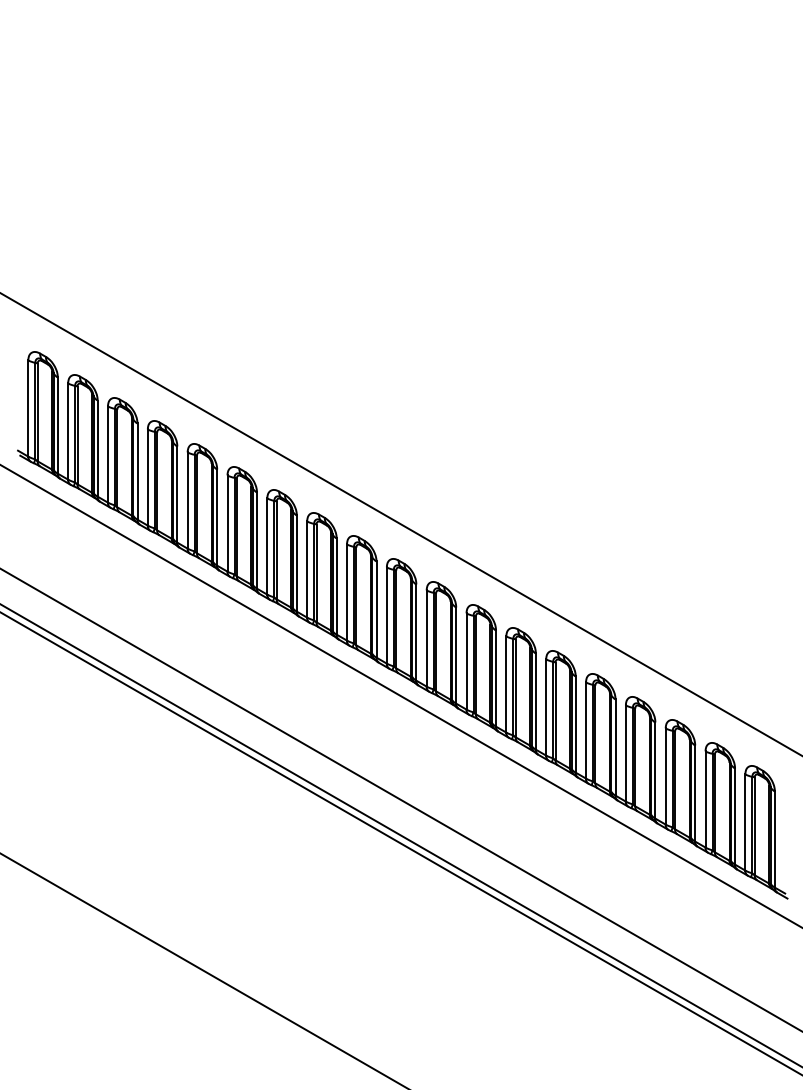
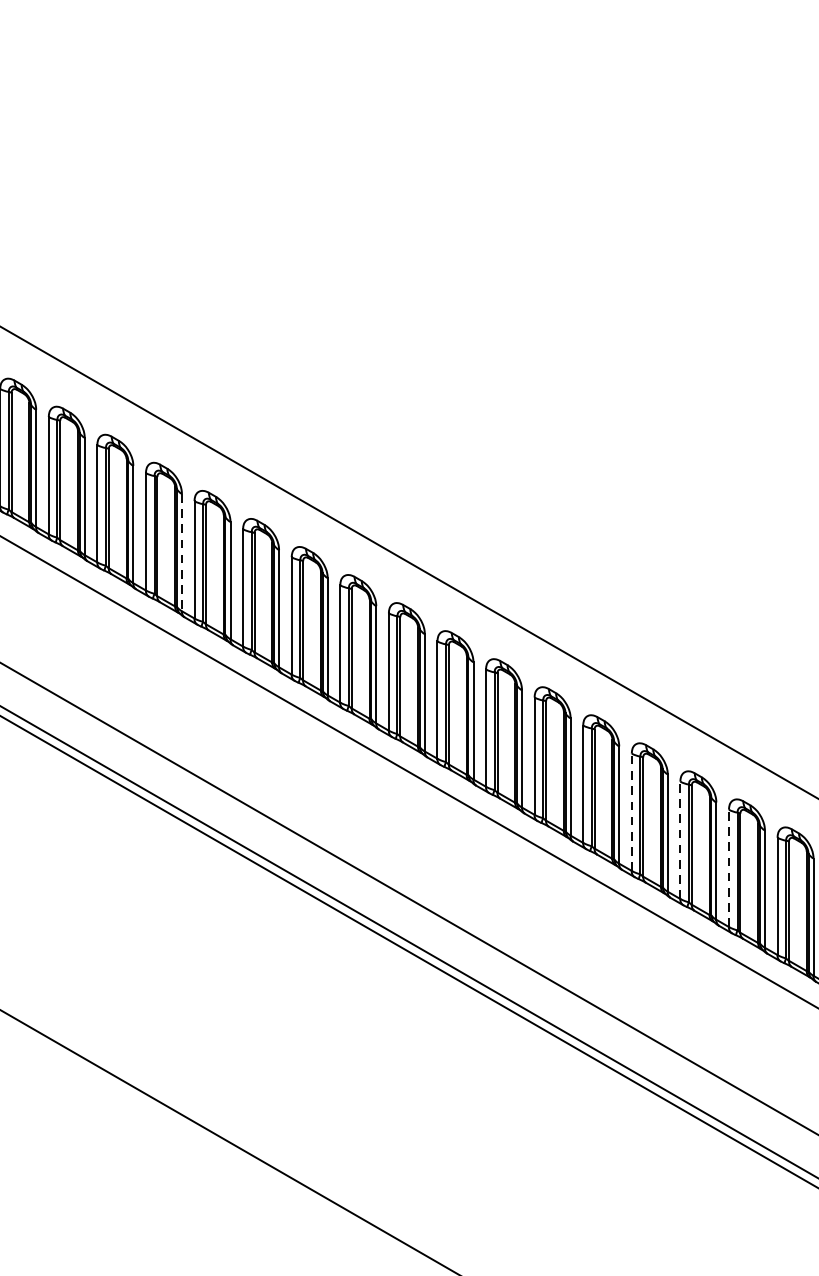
line: (217, 518) -> (182, 553), solid -> dashed
line: (586, 730) -> (632, 812), solid -> dashed
line: (625, 753) -> (679, 840), solid -> dashed
line: (665, 775) -> (728, 867), solid -> dashed

